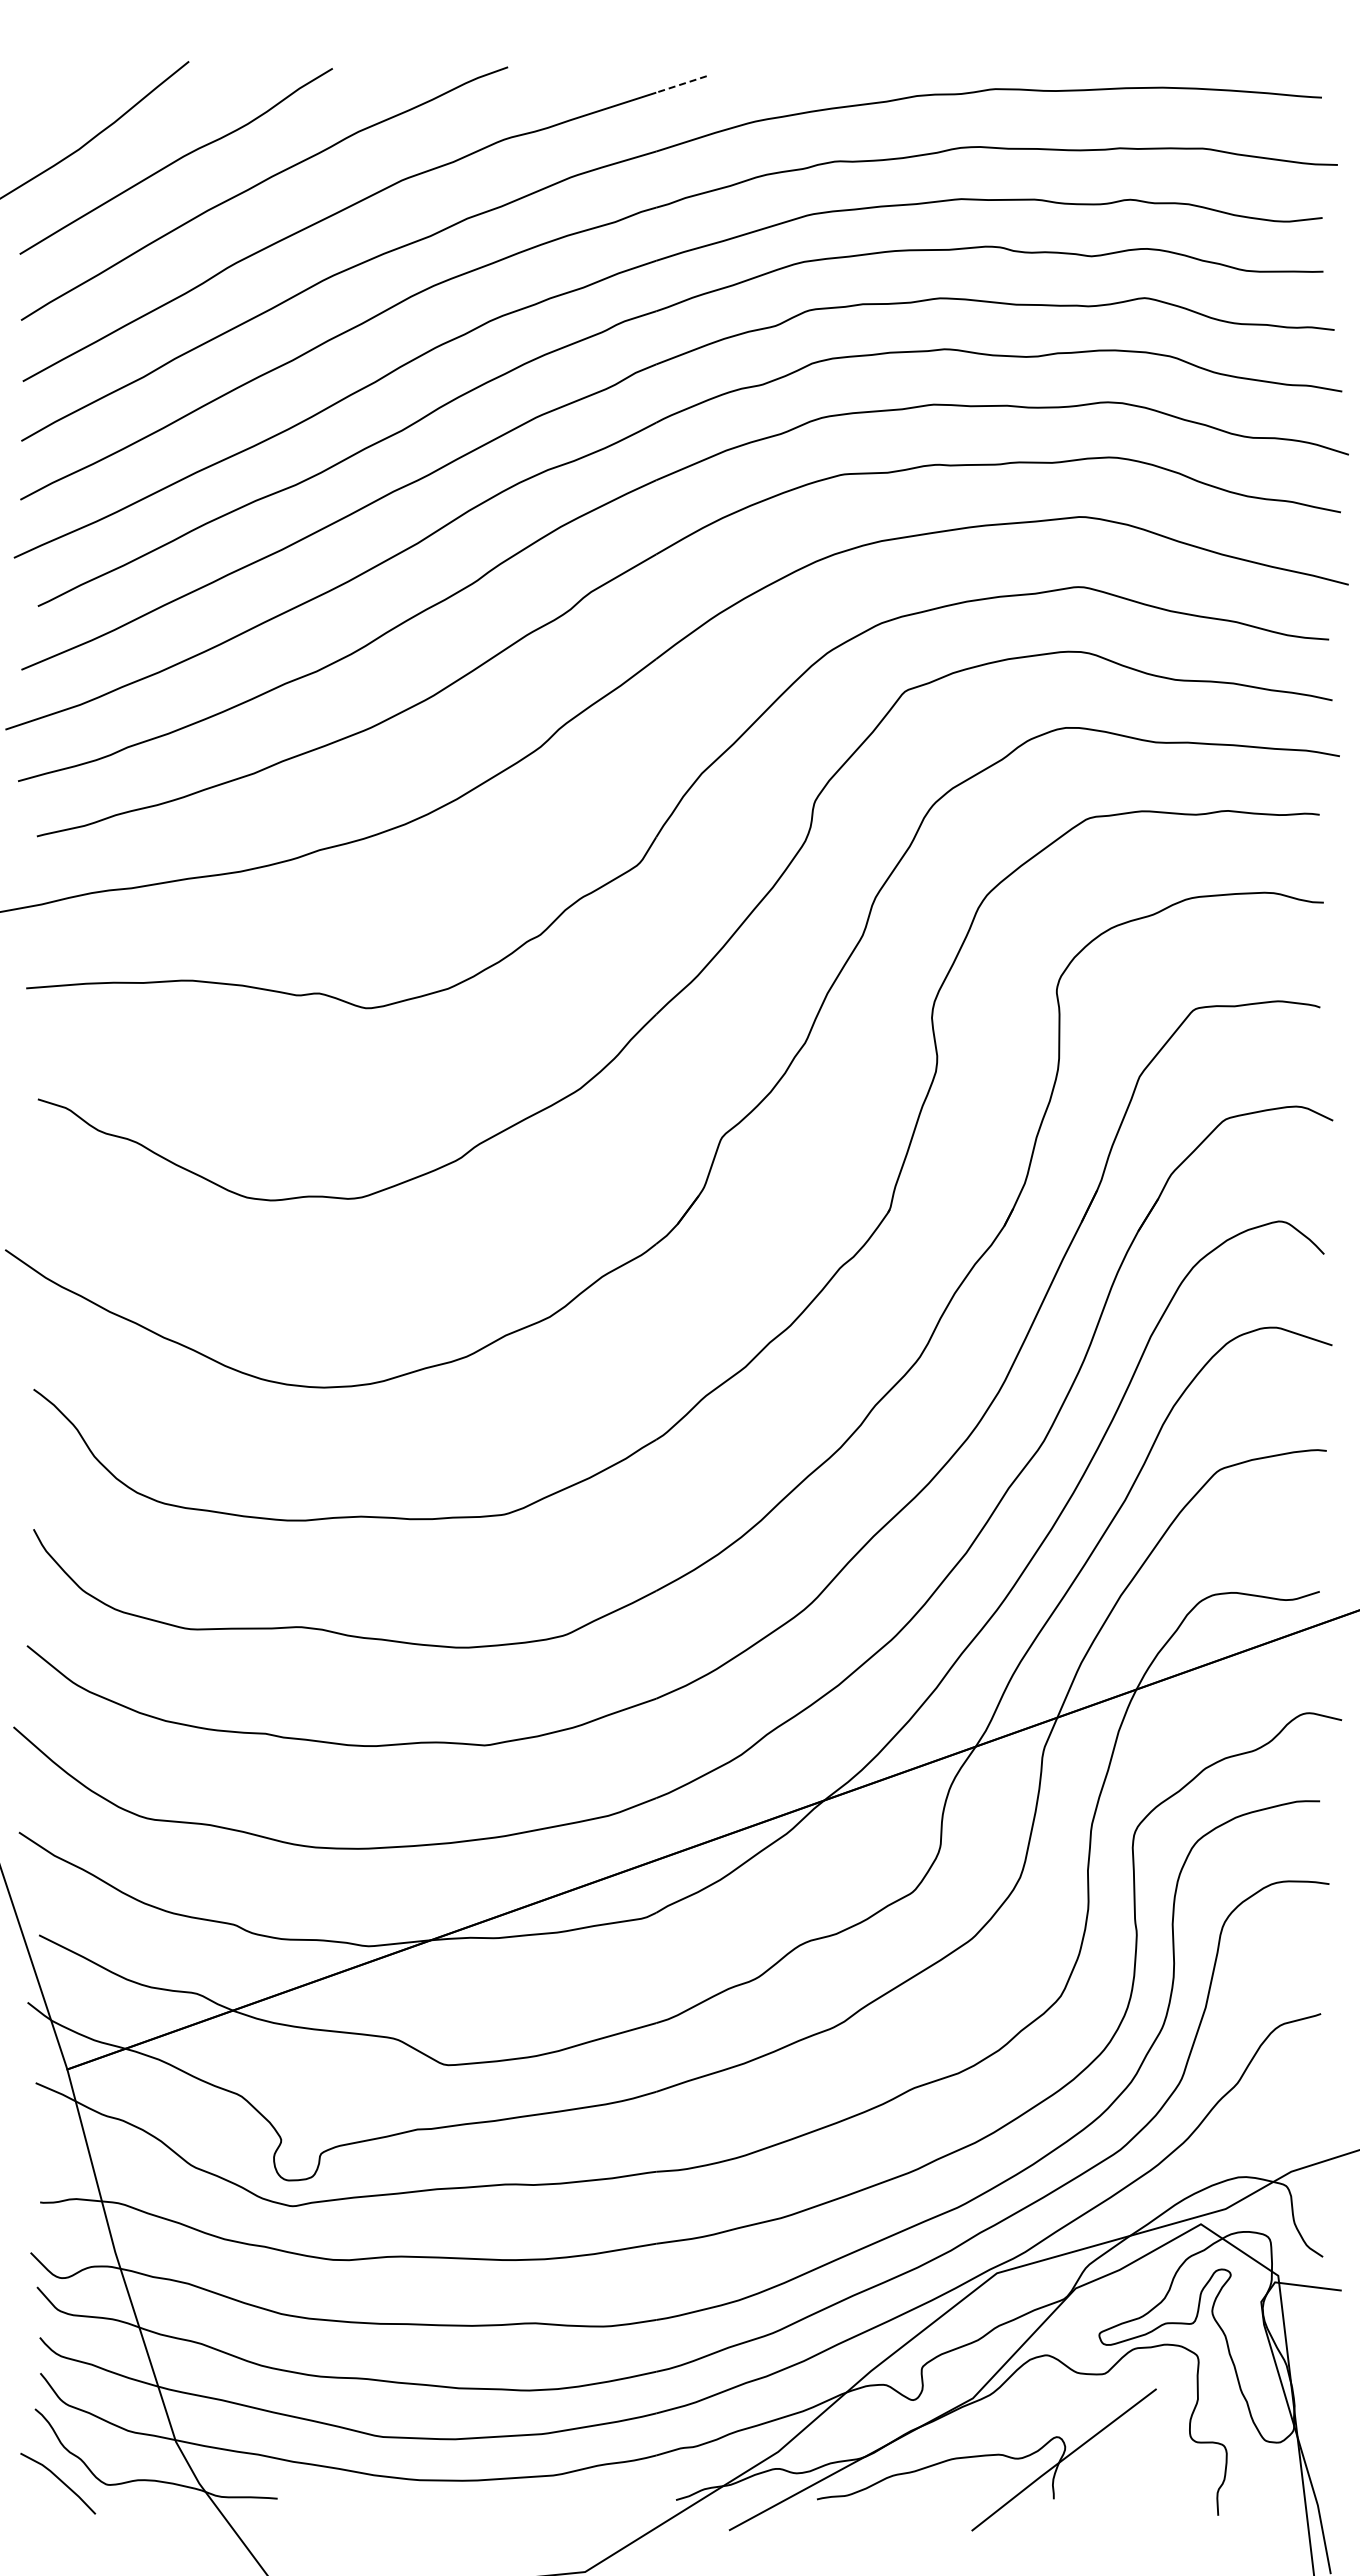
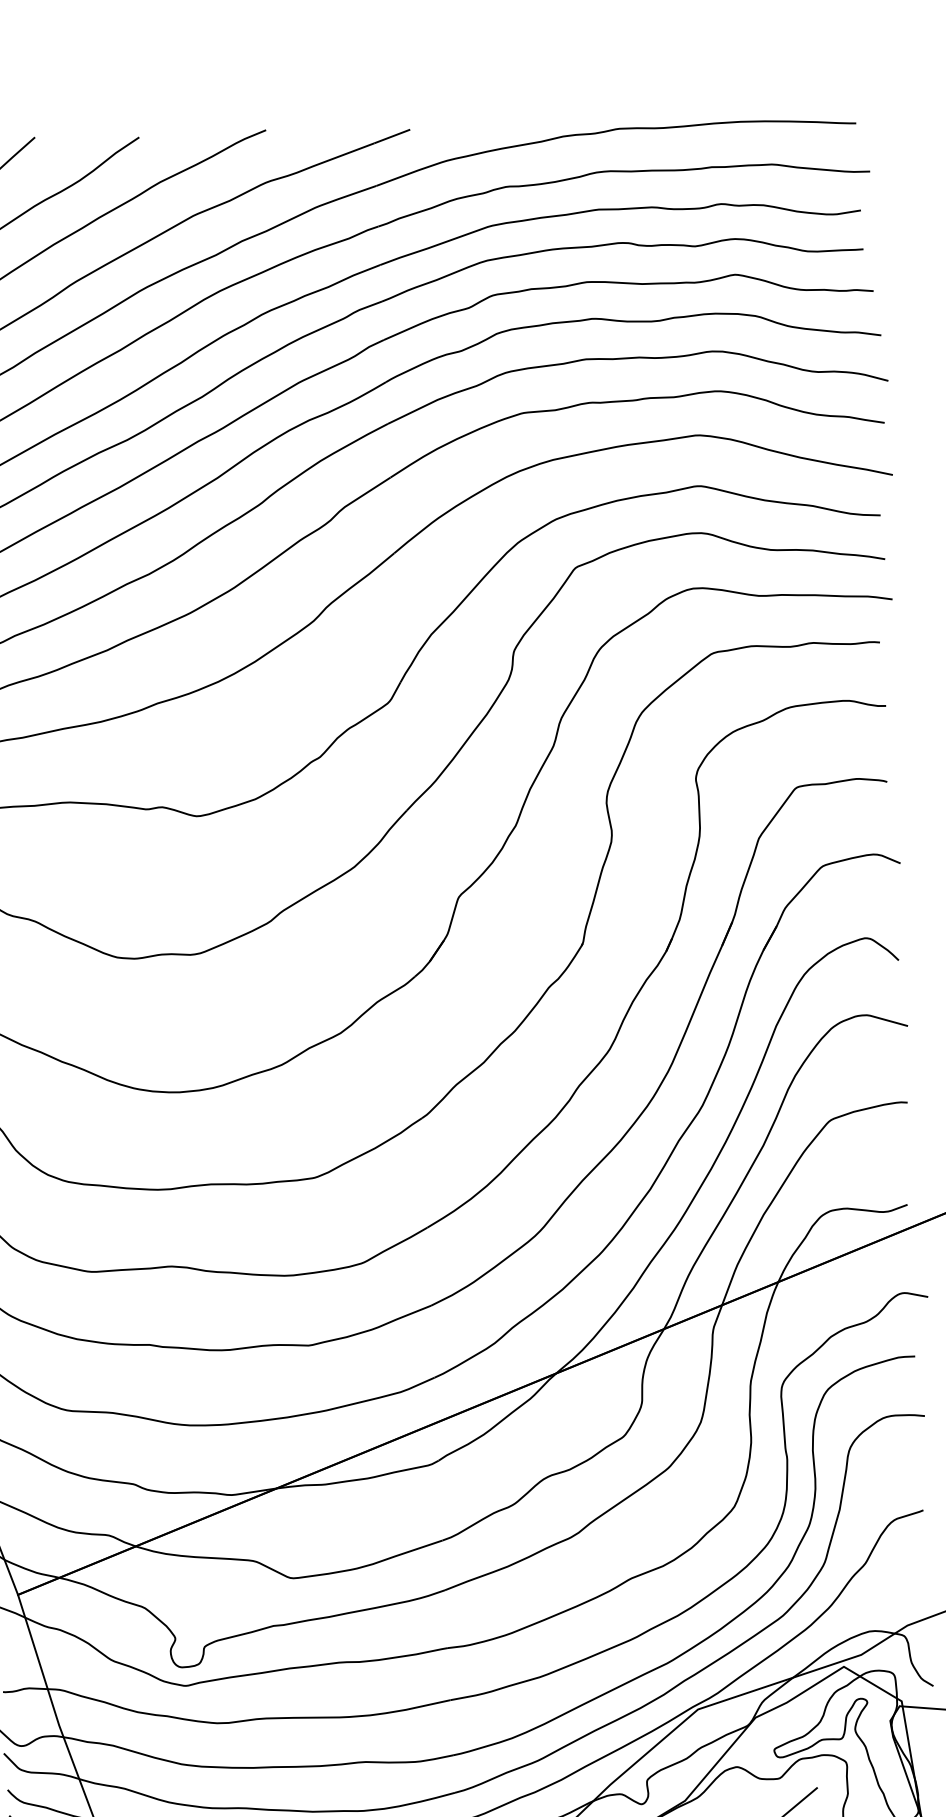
line: (681, 84) -> (392, 136), dashed -> solid

